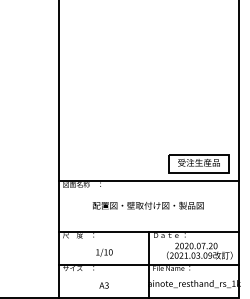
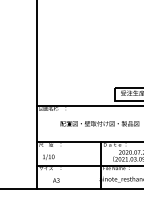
text: (104, 252) -> (48, 157), moved
text: (103, 285) -> (55, 180), moved

